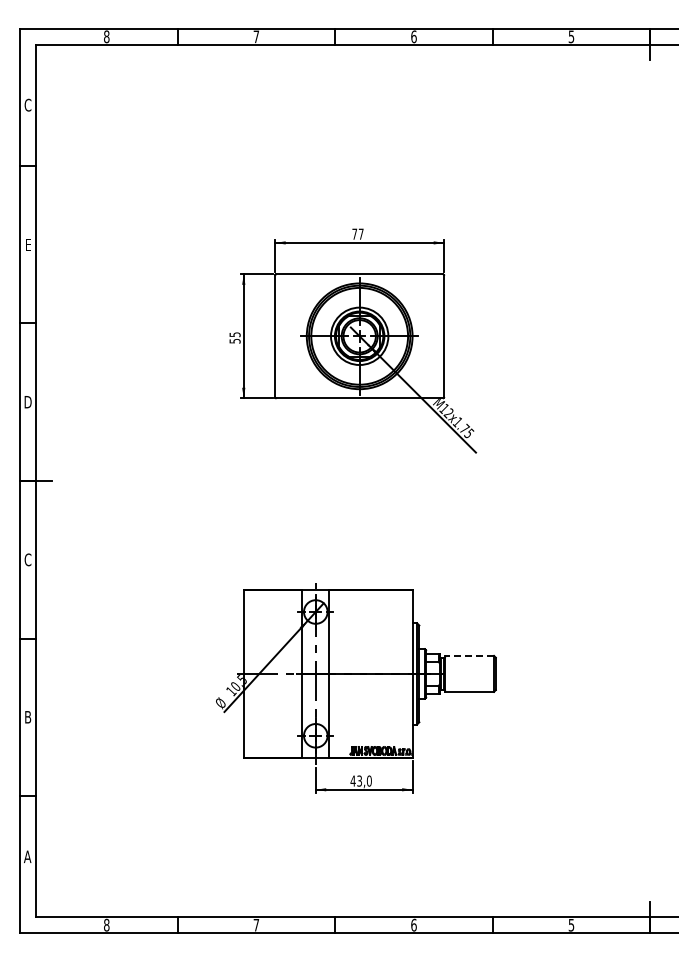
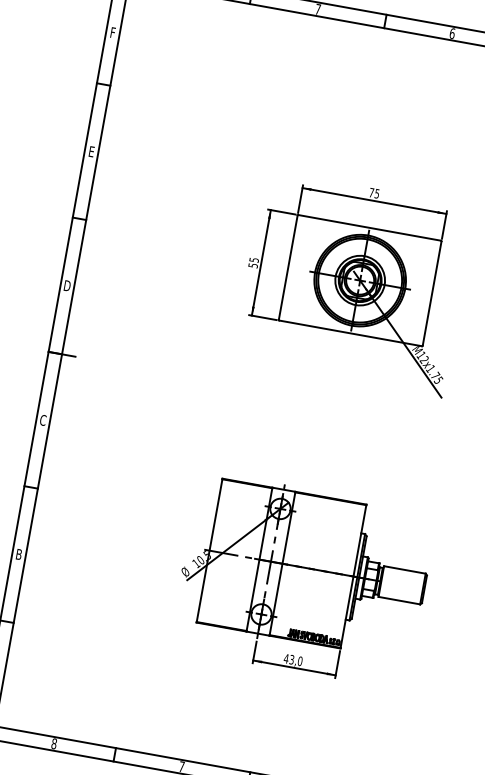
text: (27, 104) -> (112, 32), C -> F
text: (360, 233) -> (376, 193), 77 -> 75
line: (469, 655) -> (404, 569), dashed -> solid

